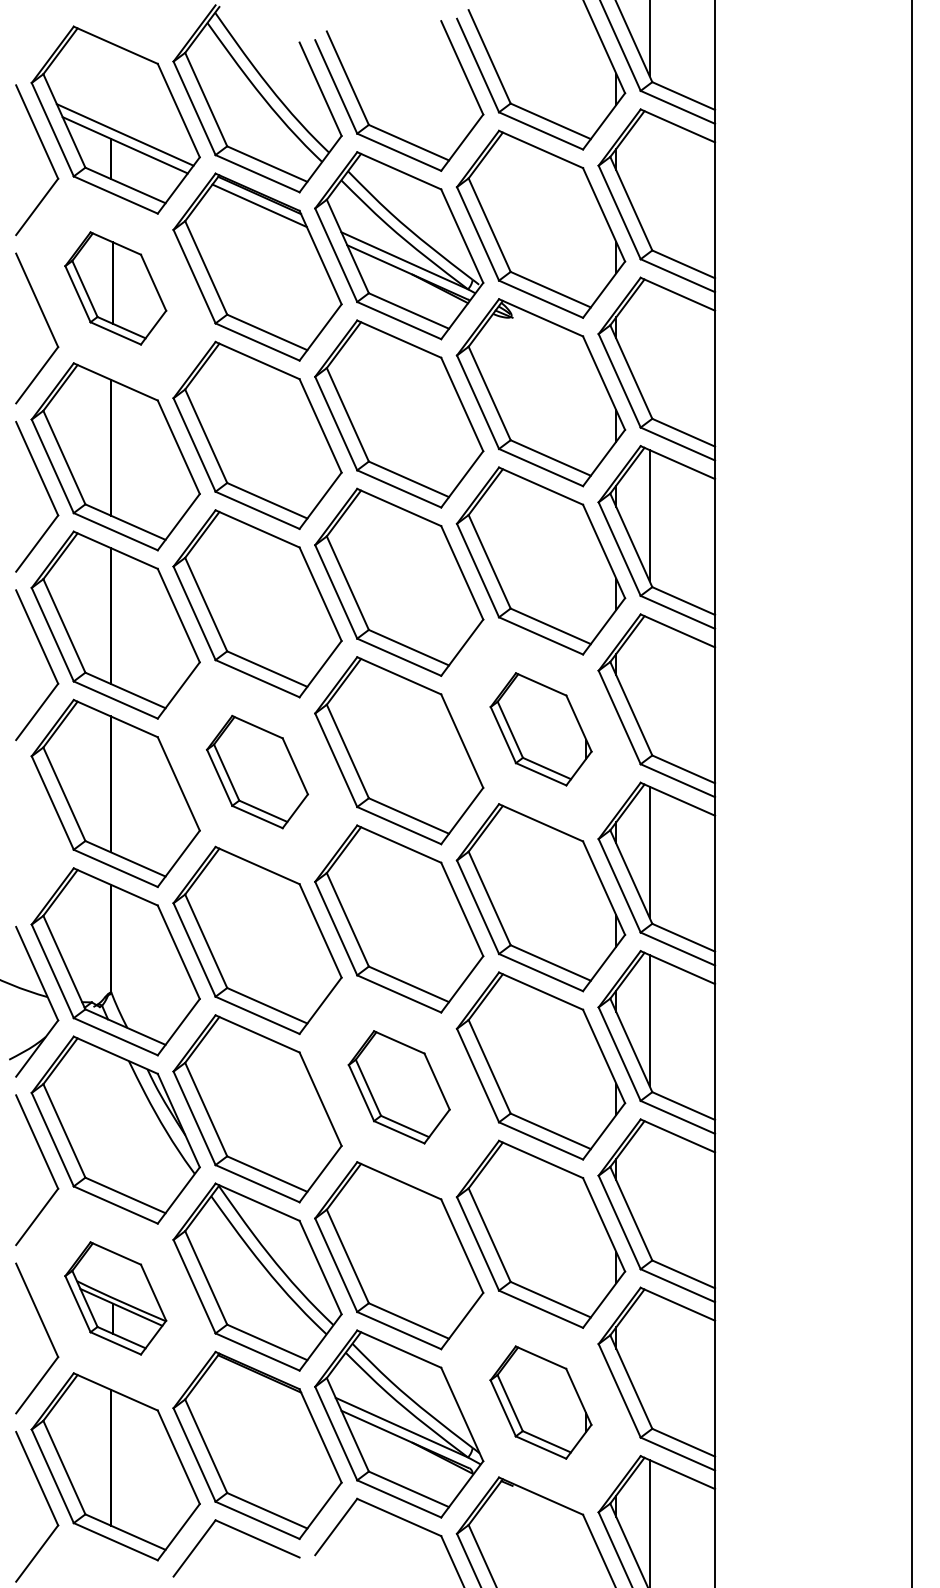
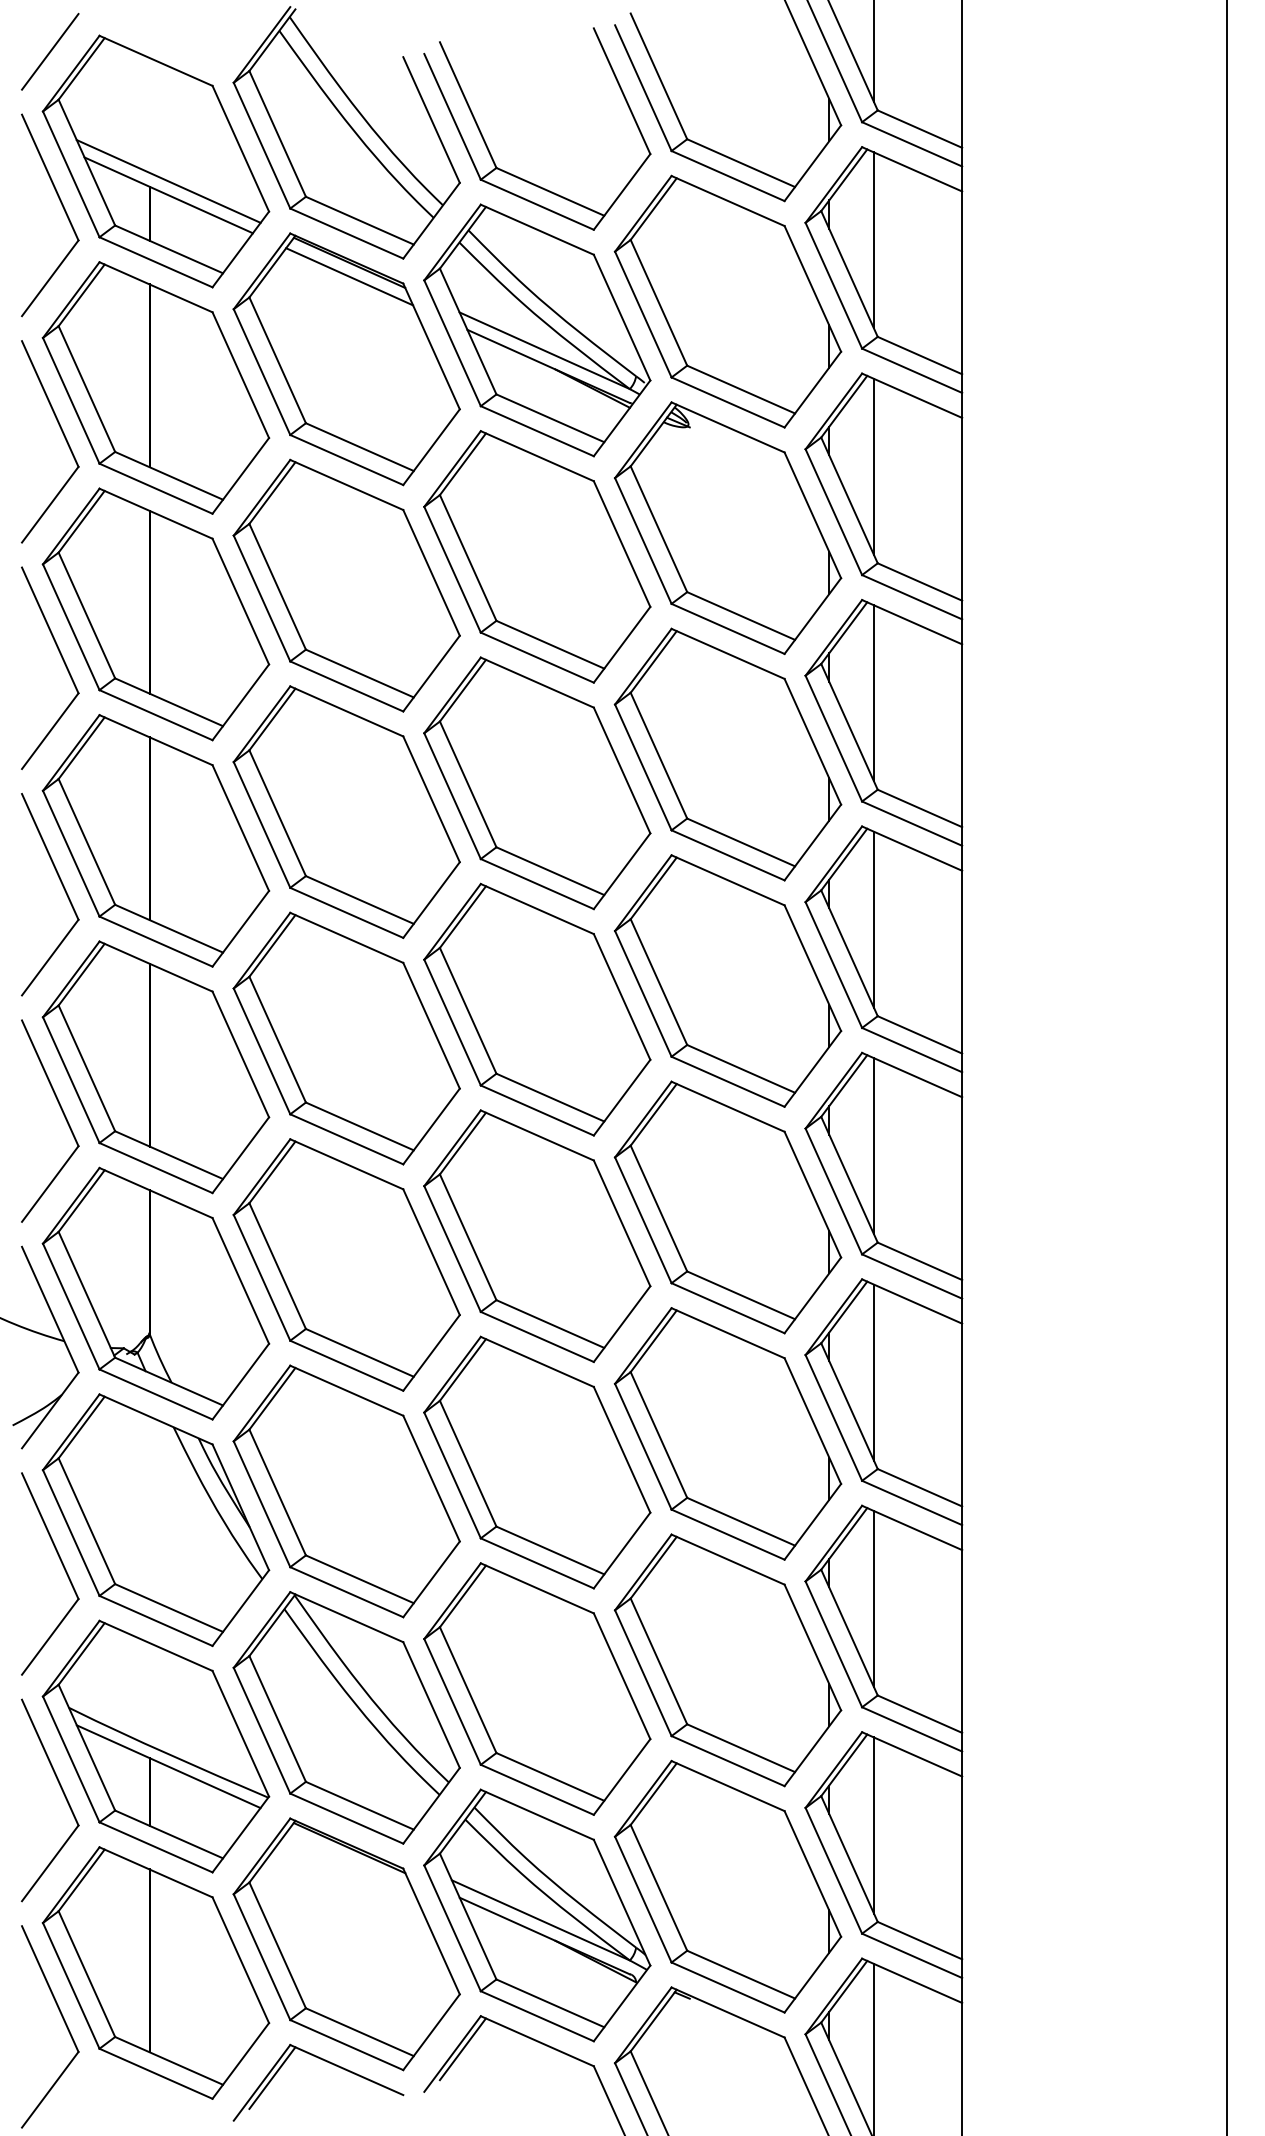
line: (37, 38) -> (50, 51), added
line: (649, 178) -> (873, 240), added
part: (115, 288) -> (155, 387), size x1.67
line: (649, 346) -> (873, 466), added
line: (649, 683) -> (873, 919), added
part: (541, 728) -> (728, 980), size x1.67
part: (257, 772) -> (346, 1038), size x1.67
part: (46, 827) -> (62, 1113), added
part: (399, 1087) -> (537, 1462), size x1.67
line: (649, 1189) -> (873, 1599), added
part: (115, 1298) -> (155, 1746), size x1.67
line: (649, 1357) -> (873, 1825), added
part: (540, 1402) -> (727, 1886), size x1.67
line: (343, 1523) -> (462, 2049), added
line: (202, 1544) -> (272, 2077), added

